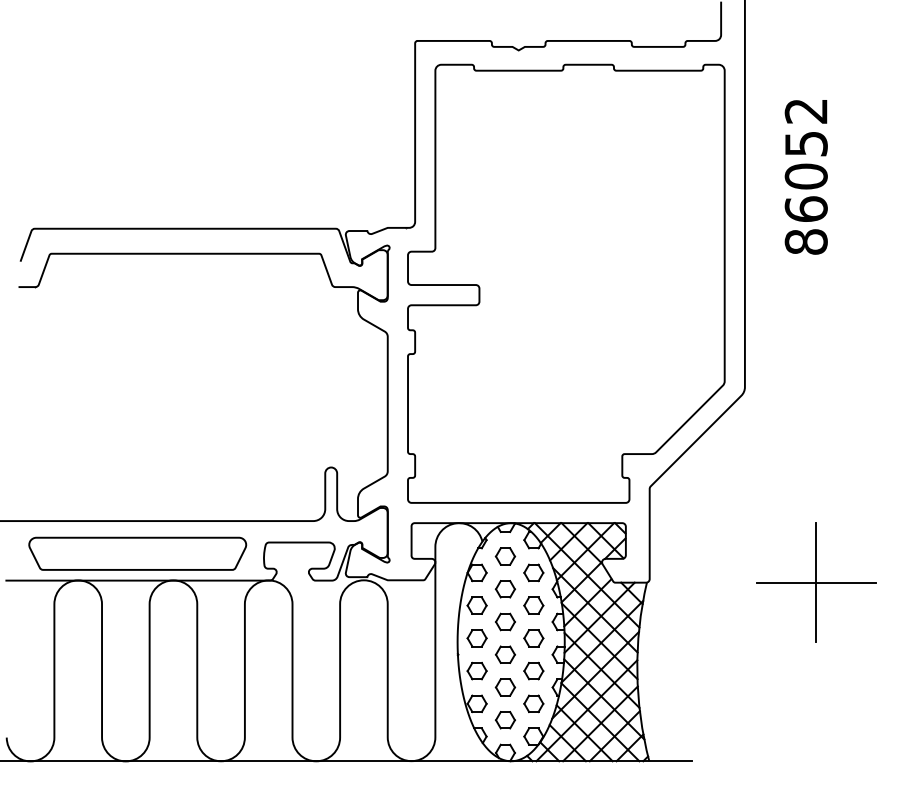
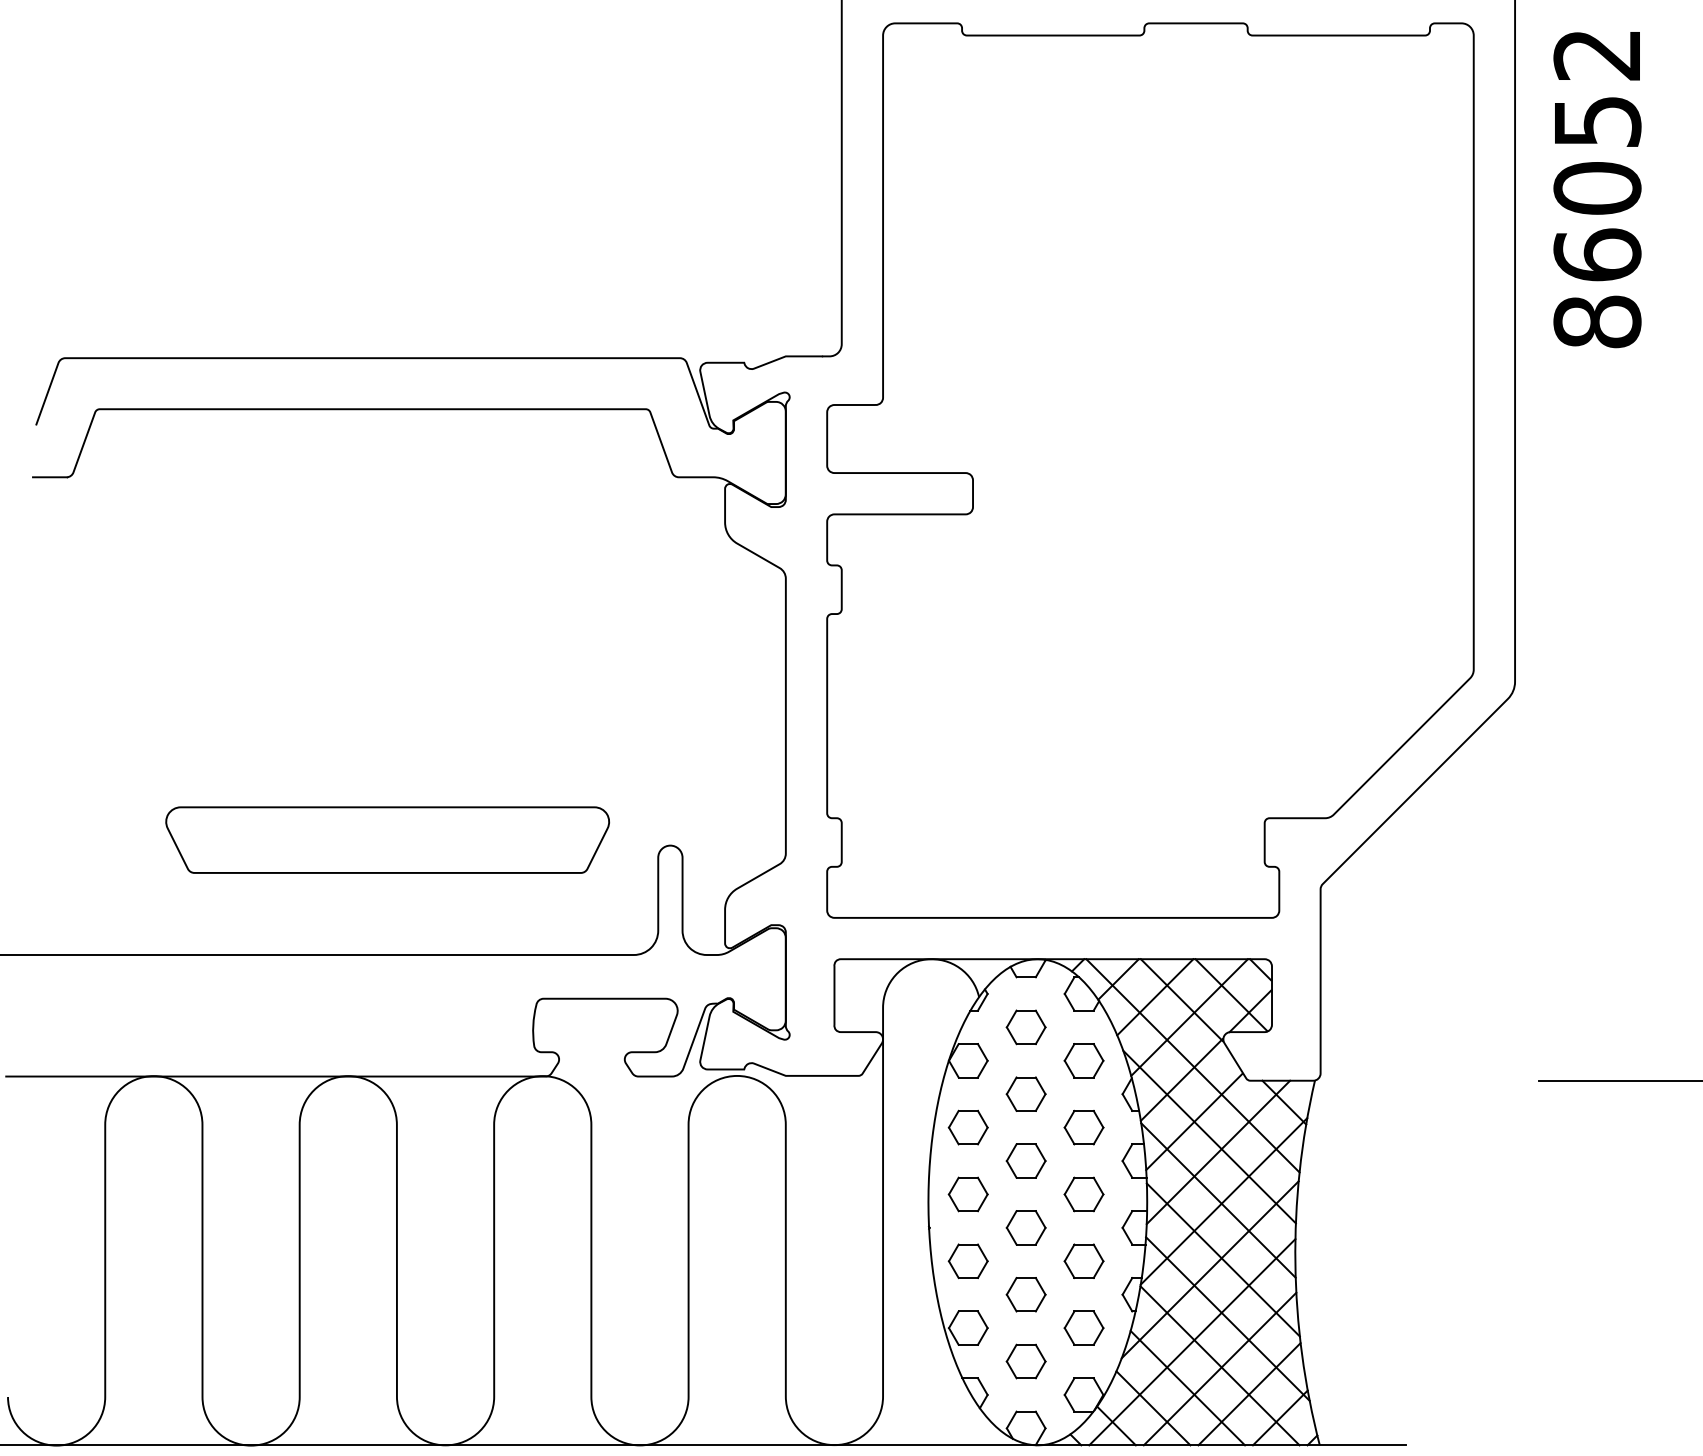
text: (805, 177) -> (1595, 190), moved
part: (137, 553) -> (387, 839), moved
line: (816, 582) -> (1661, 1080), removed

